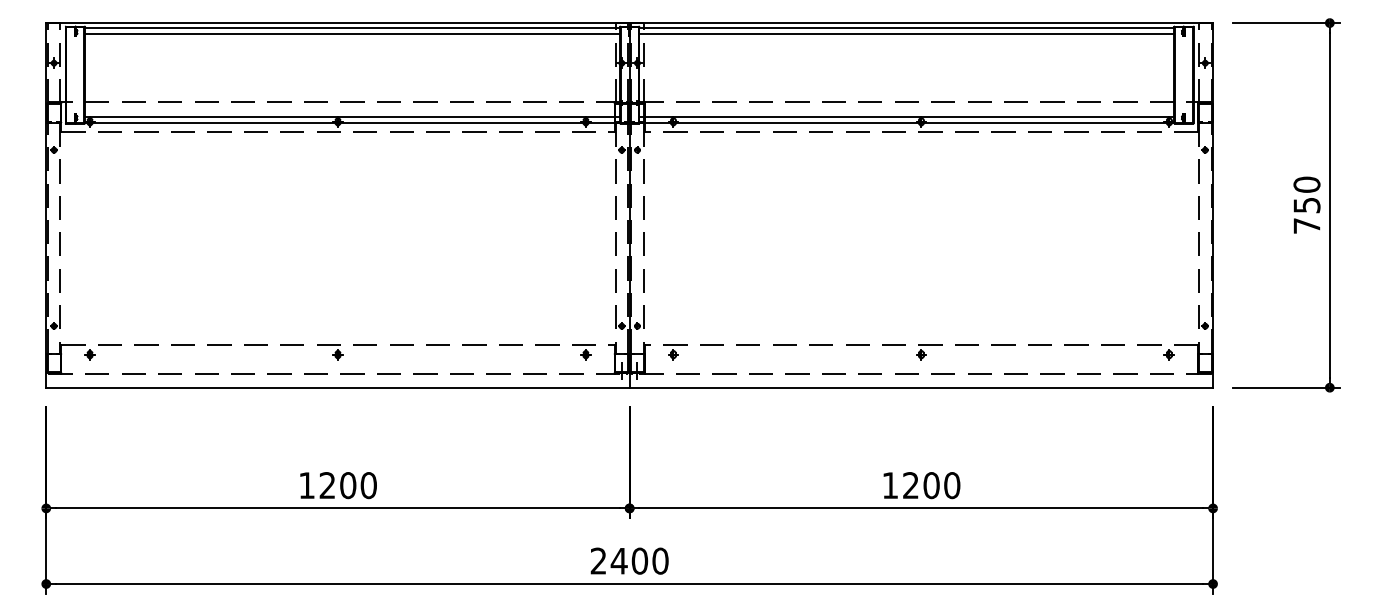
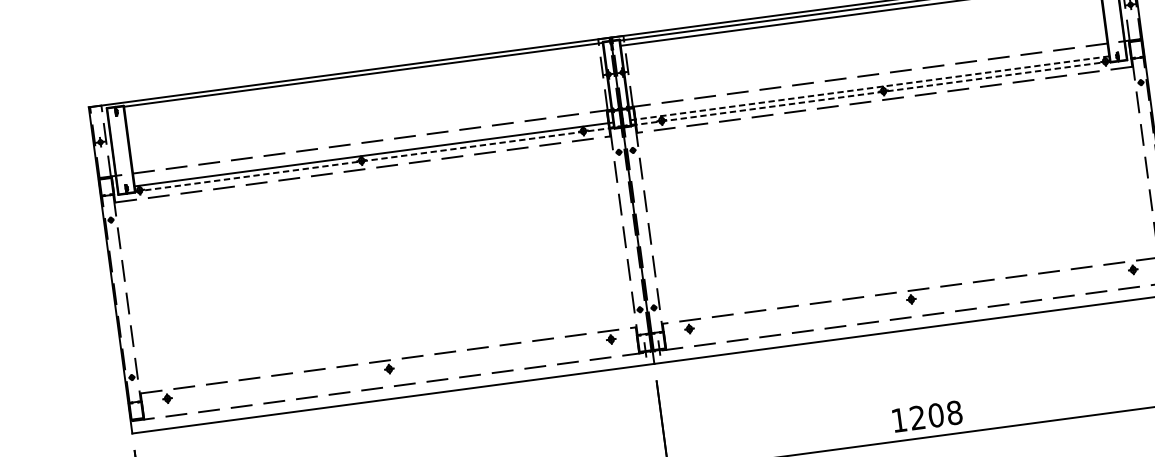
line: (352, 33) -> (364, 80), removed
line: (907, 116) -> (870, 88), solid -> dashed
line: (352, 122) -> (374, 159), solid -> dashed
line: (907, 122) -> (871, 93), solid -> dashed
text: (952, 485) -> (954, 412), 1200 -> 1208

